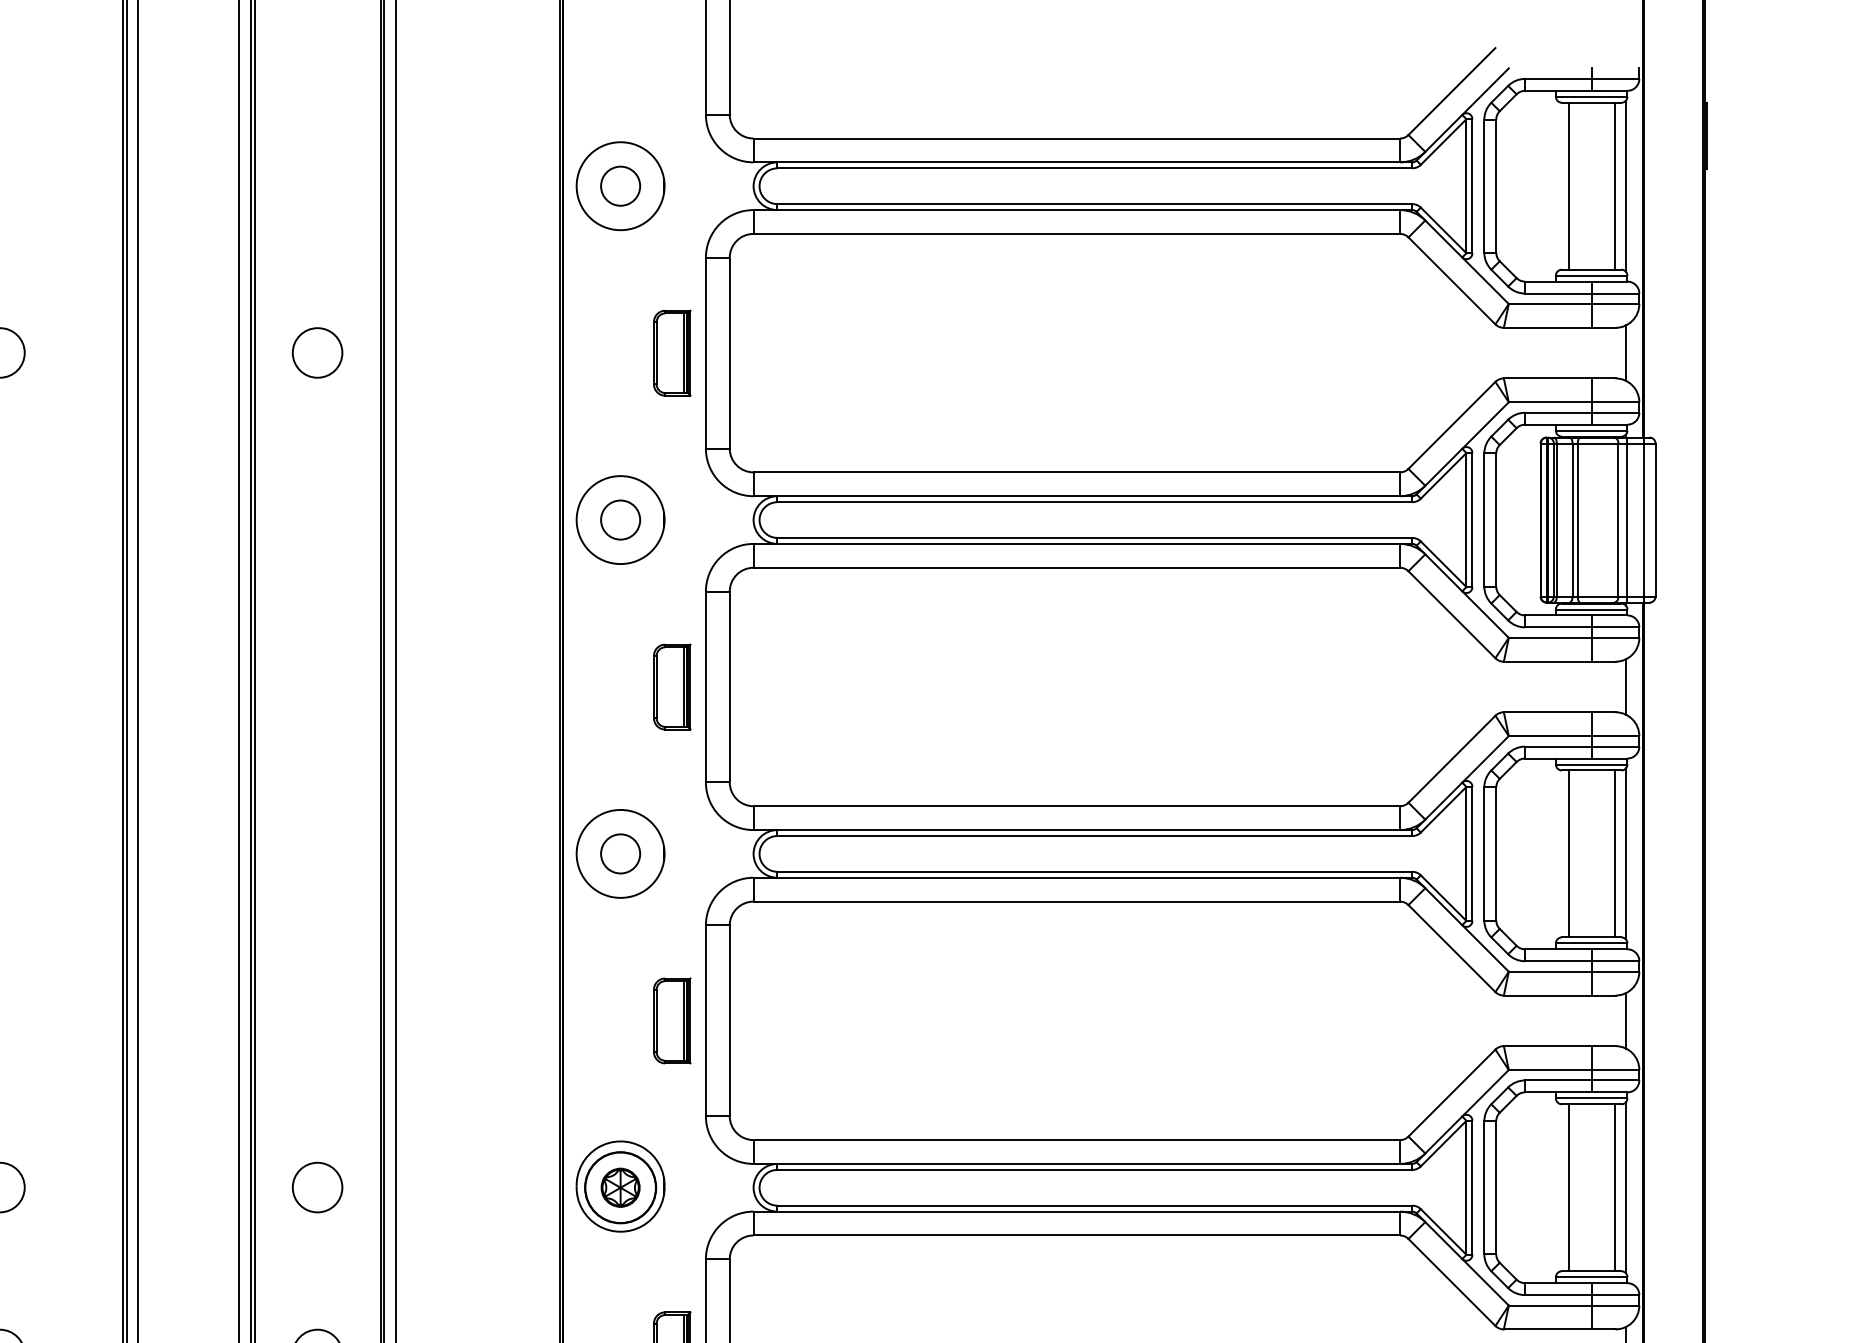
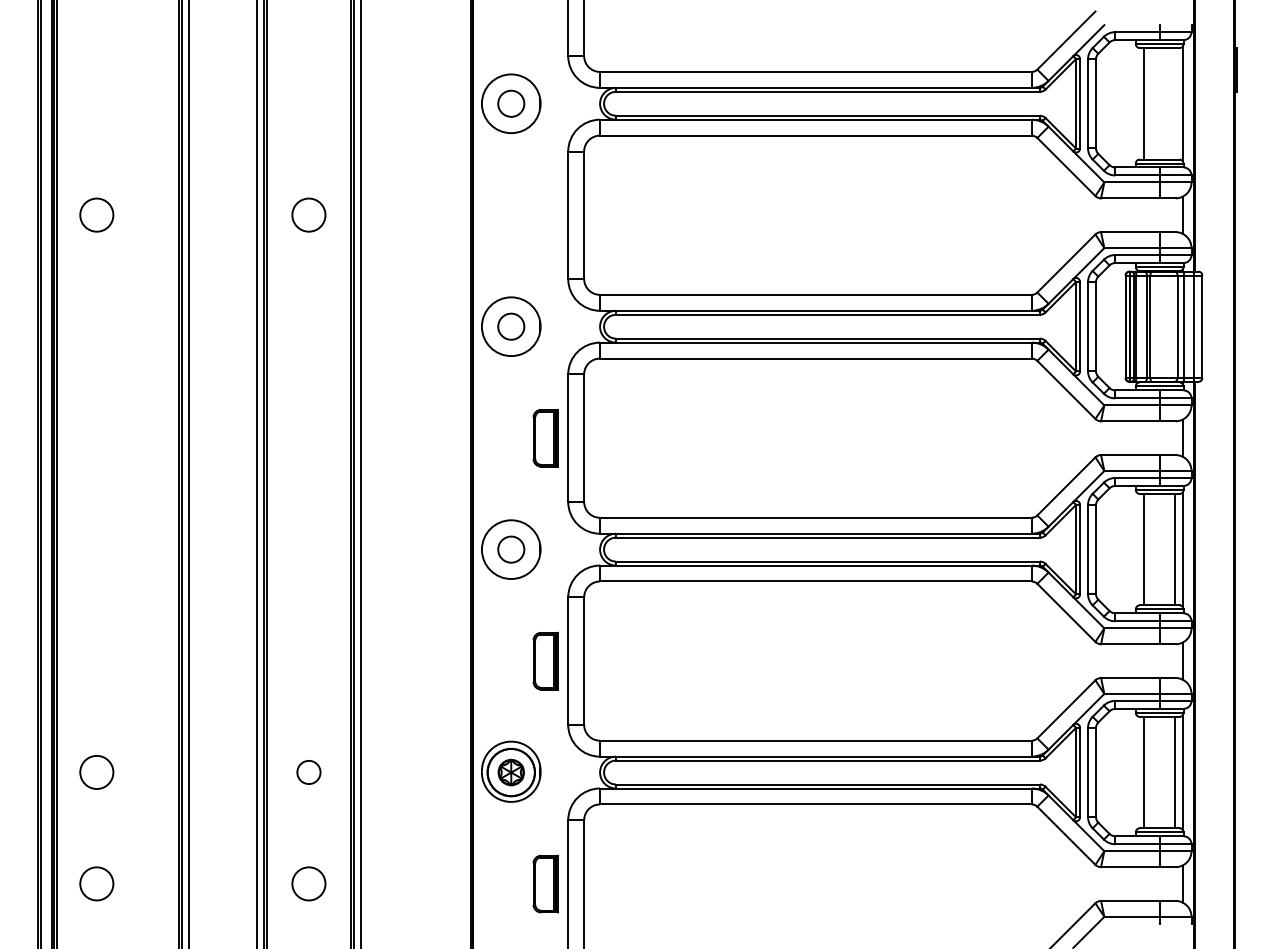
line: (1613, 185) -> (1174, 103), removed
part: (671, 353) -> (545, 215), removed
circle: (316, 1187) -> (308, 772), size x0.7

